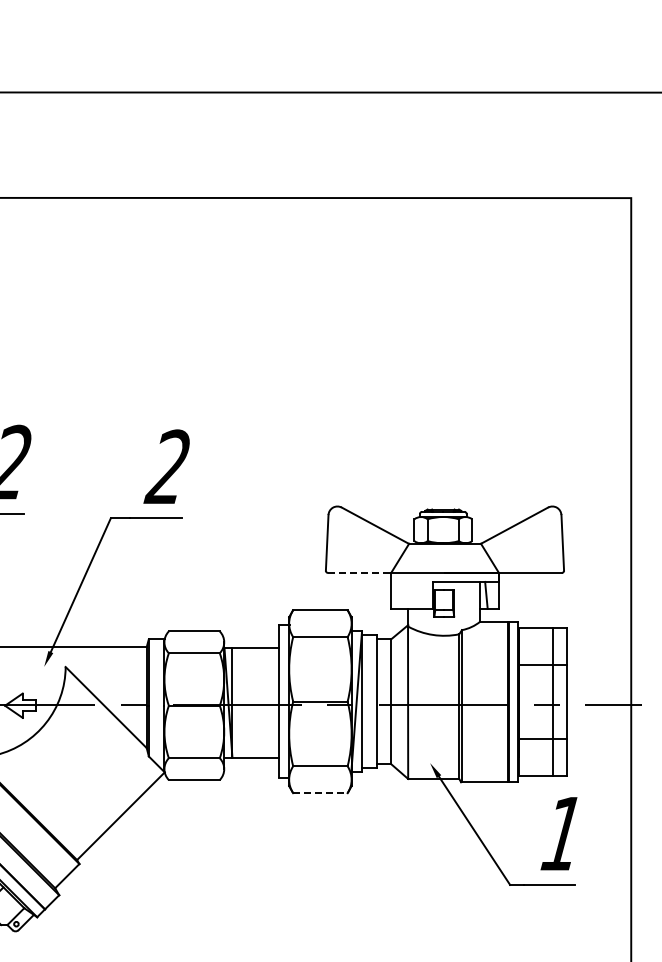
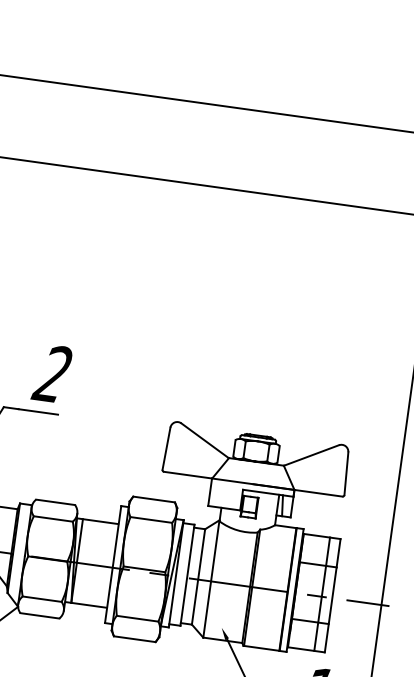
line: (360, 572) -> (188, 474), dashed -> solid
line: (320, 793) -> (134, 639), dashed -> solid

